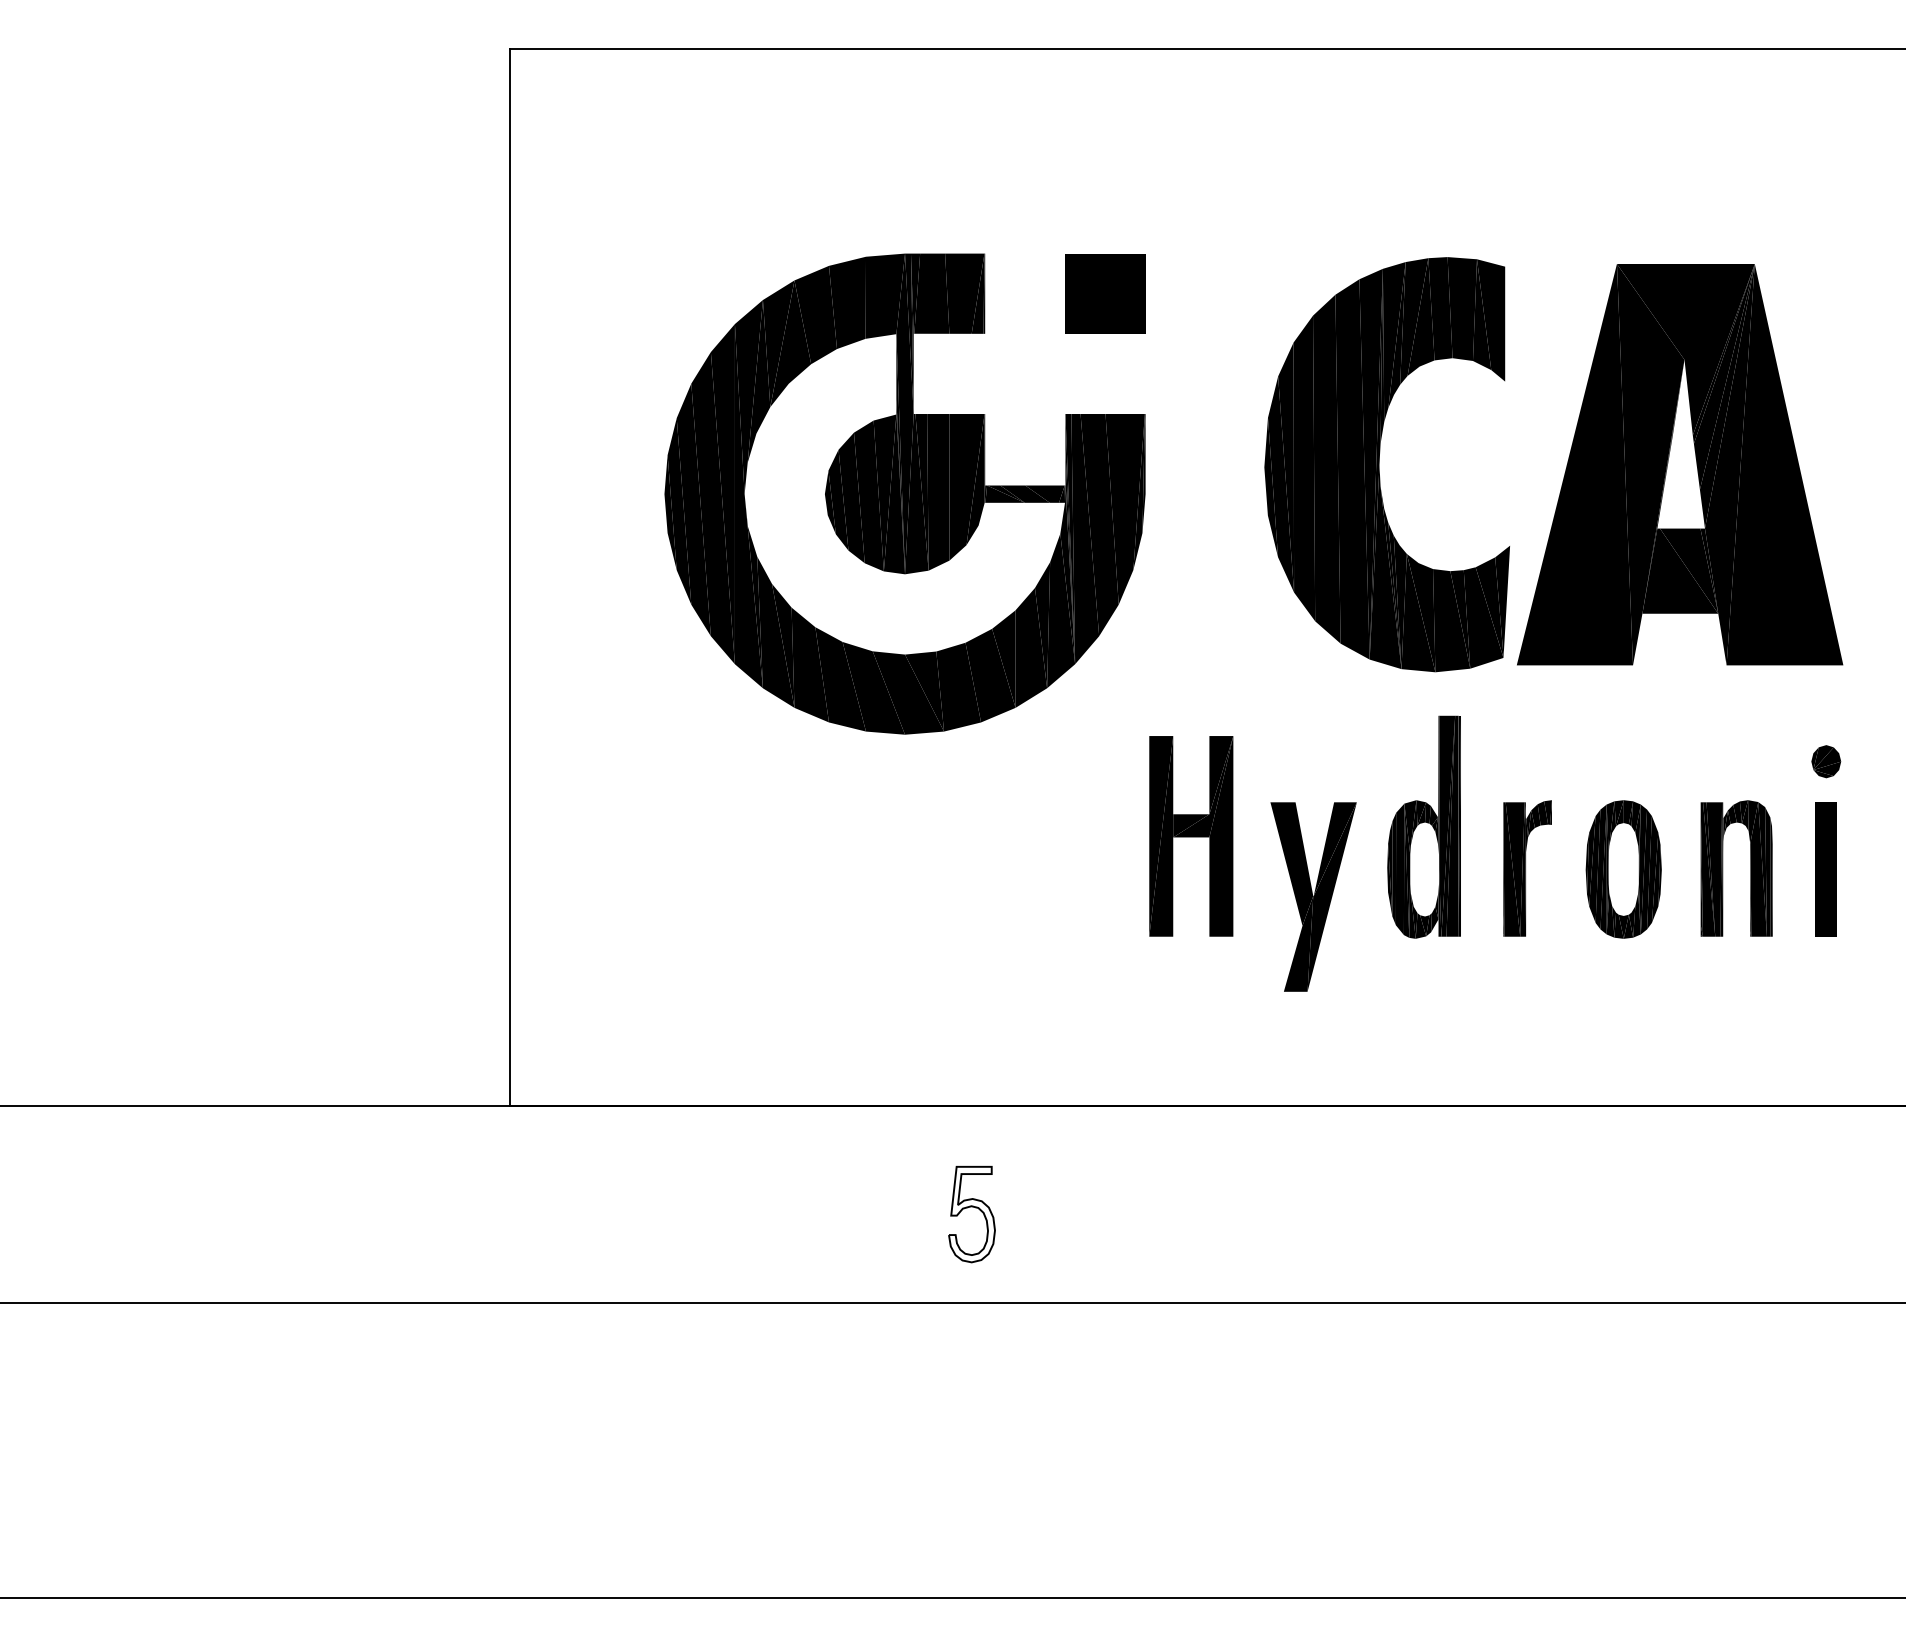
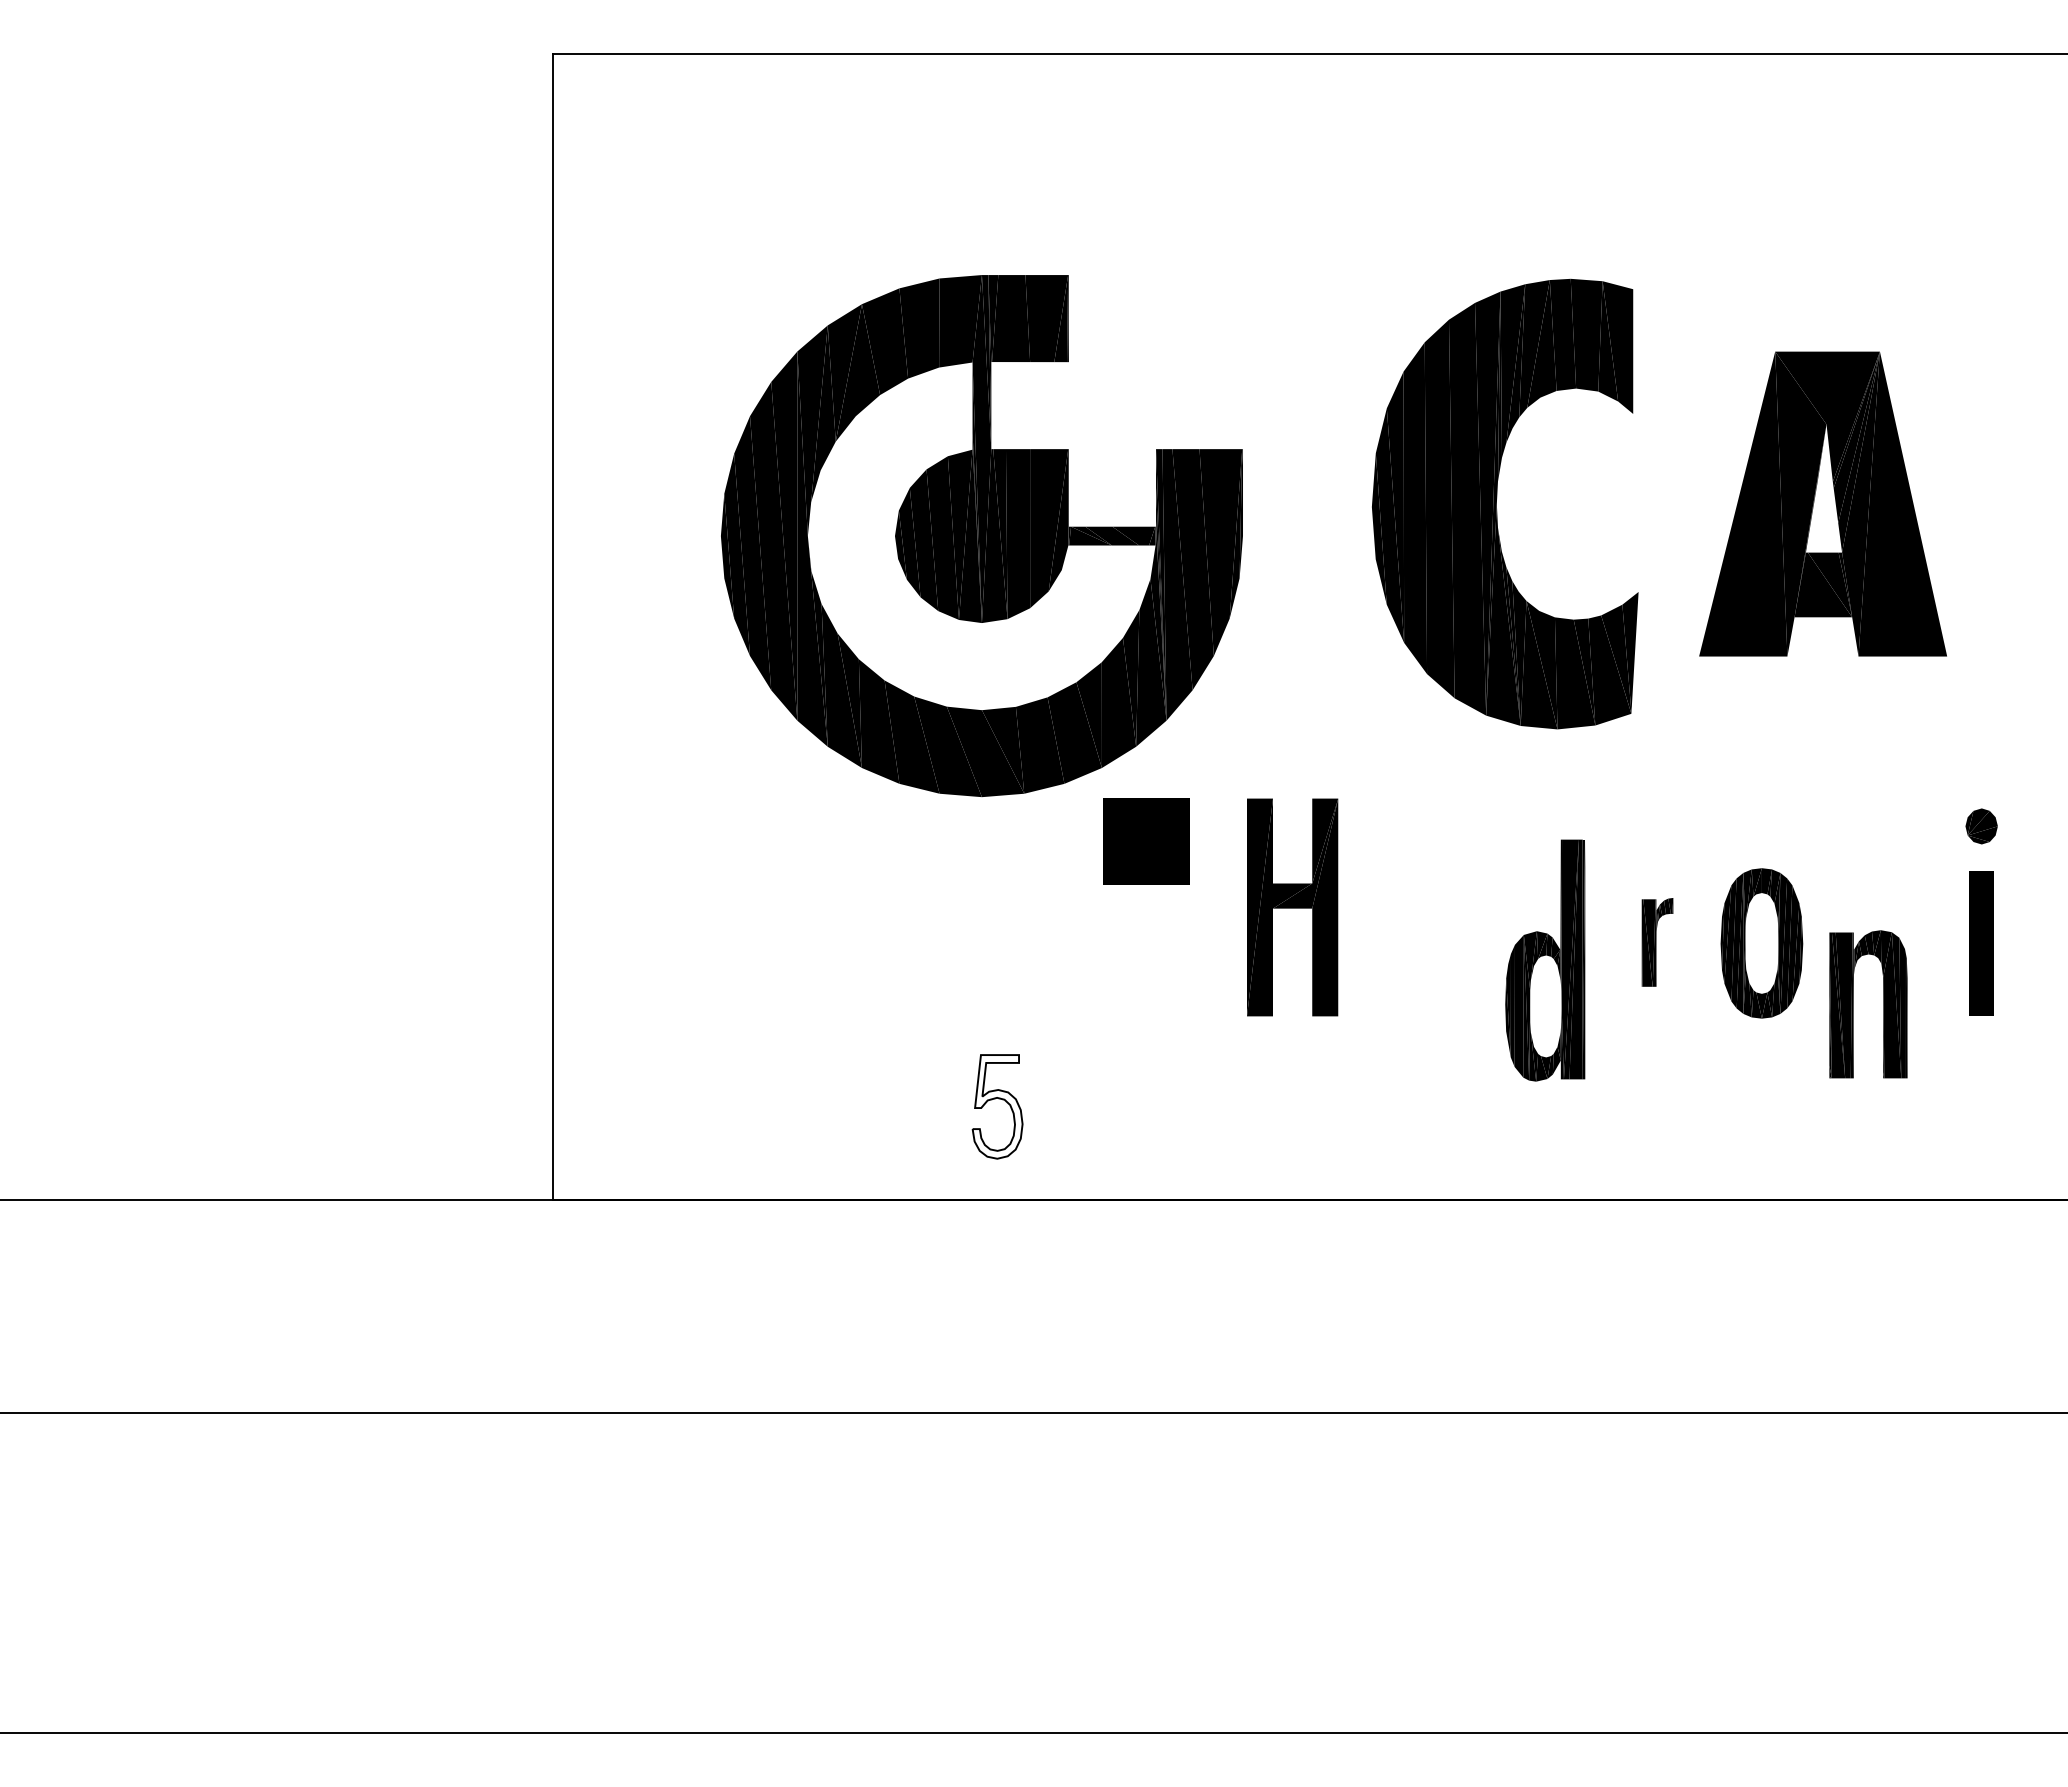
part: (1105, 293) -> (1146, 841), moved
part: (1680, 464) -> (1823, 503), size x0.7
part: (1424, 827) -> (1545, 960), moved
part: (1527, 868) -> (1657, 942), size x0.6
part: (1722, 868) -> (1853, 1004), moved
part: (1313, 897) -> (1425, 973), removed
part: (972, 1207) -> (998, 1099), moved

